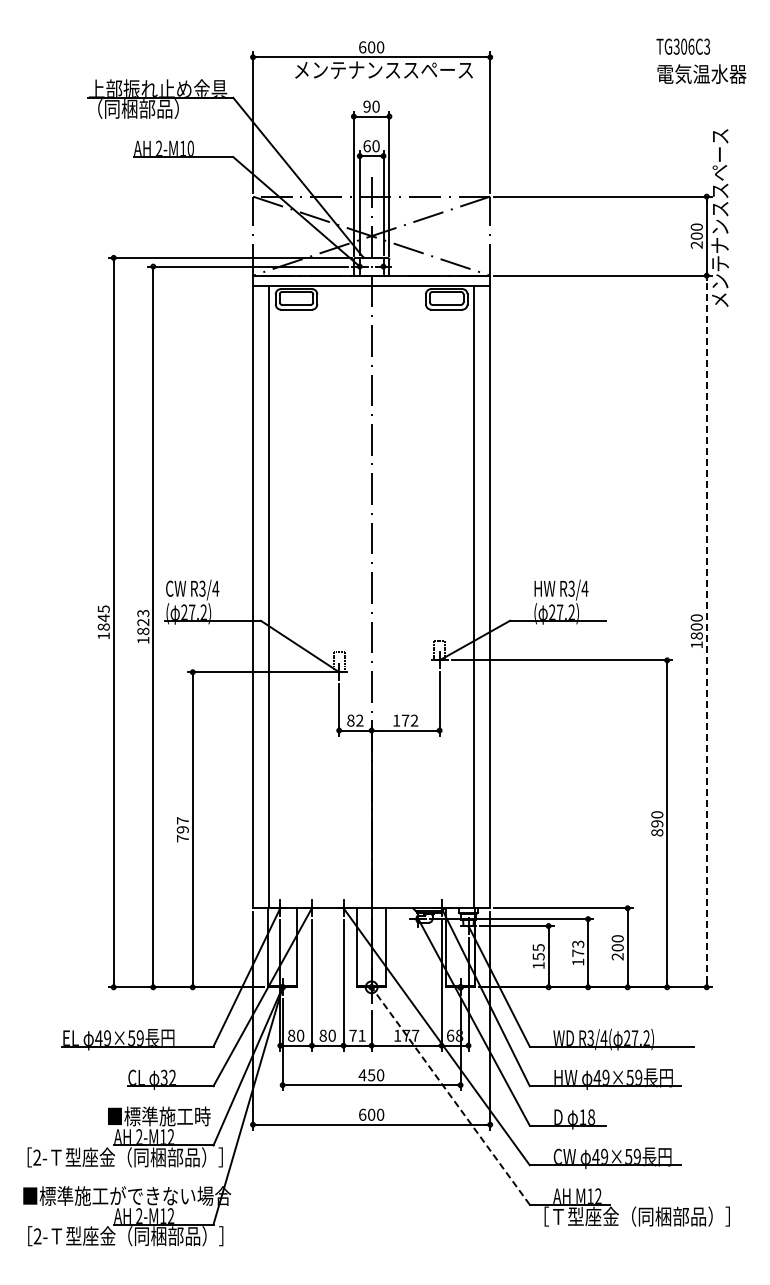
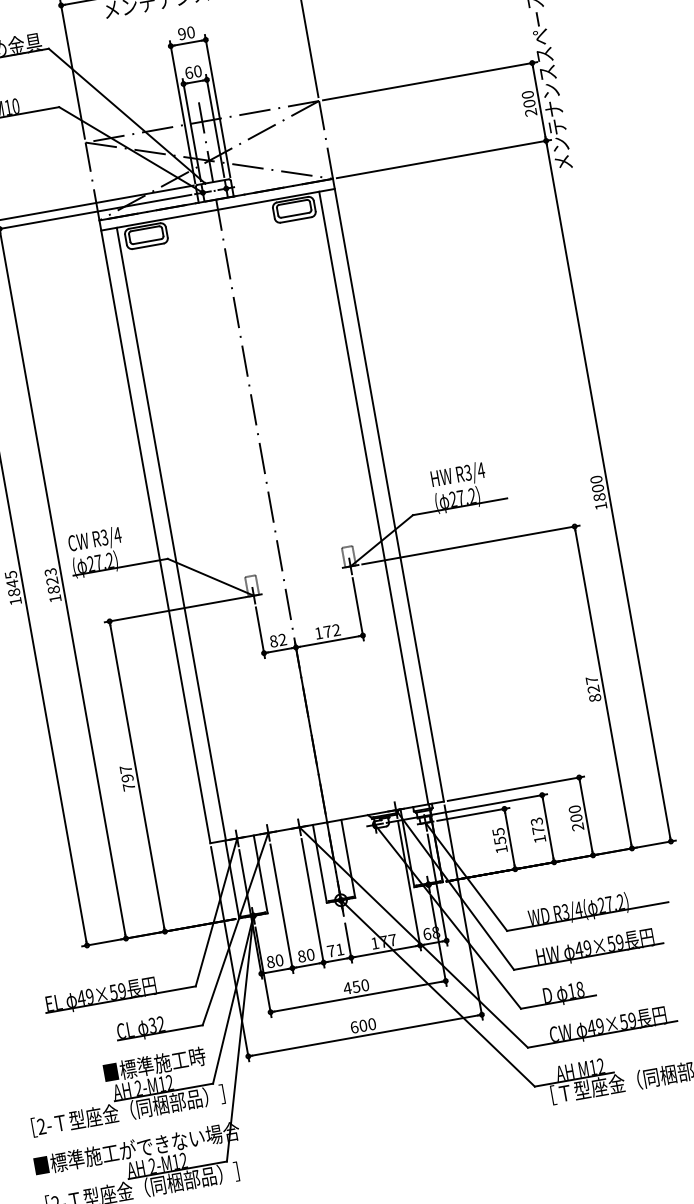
line: (706, 631) -> (608, 491), dashed -> solid
text: (657, 819) -> (593, 684), 890 -> 827
line: (450, 1095) -> (437, 992), dashed -> solid

